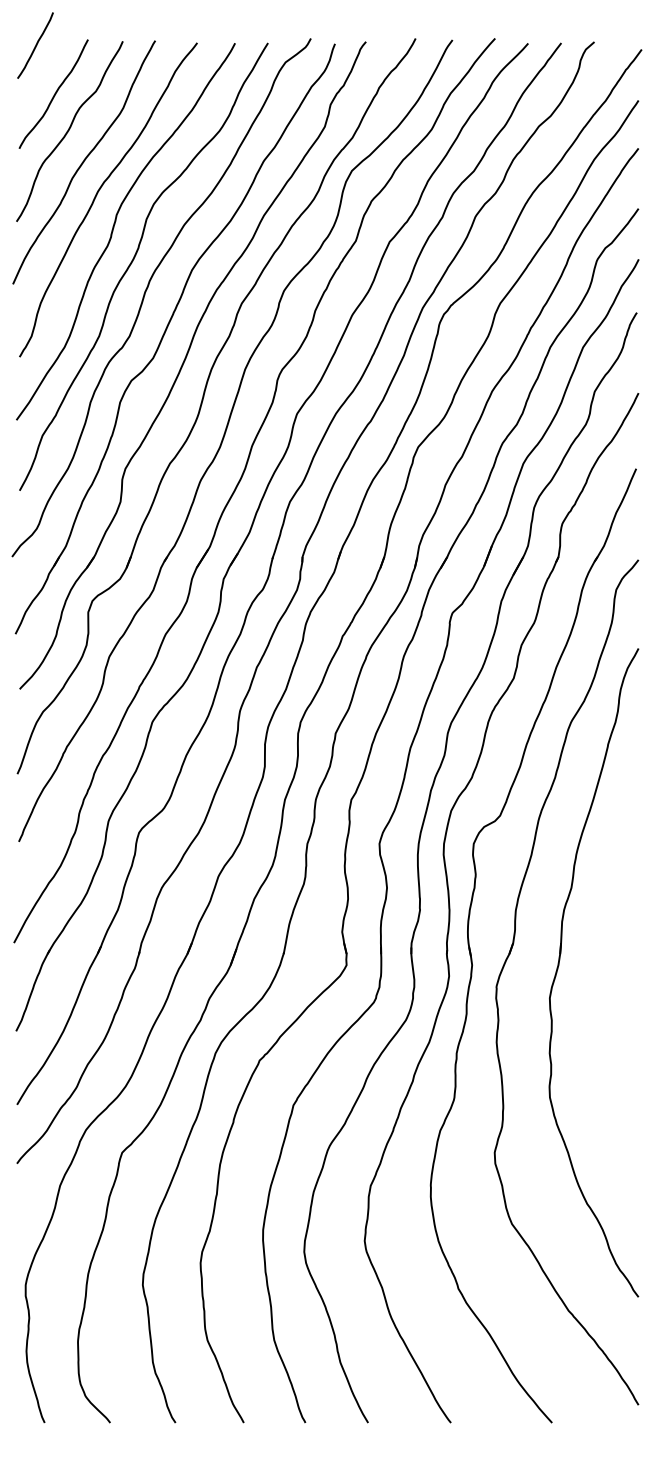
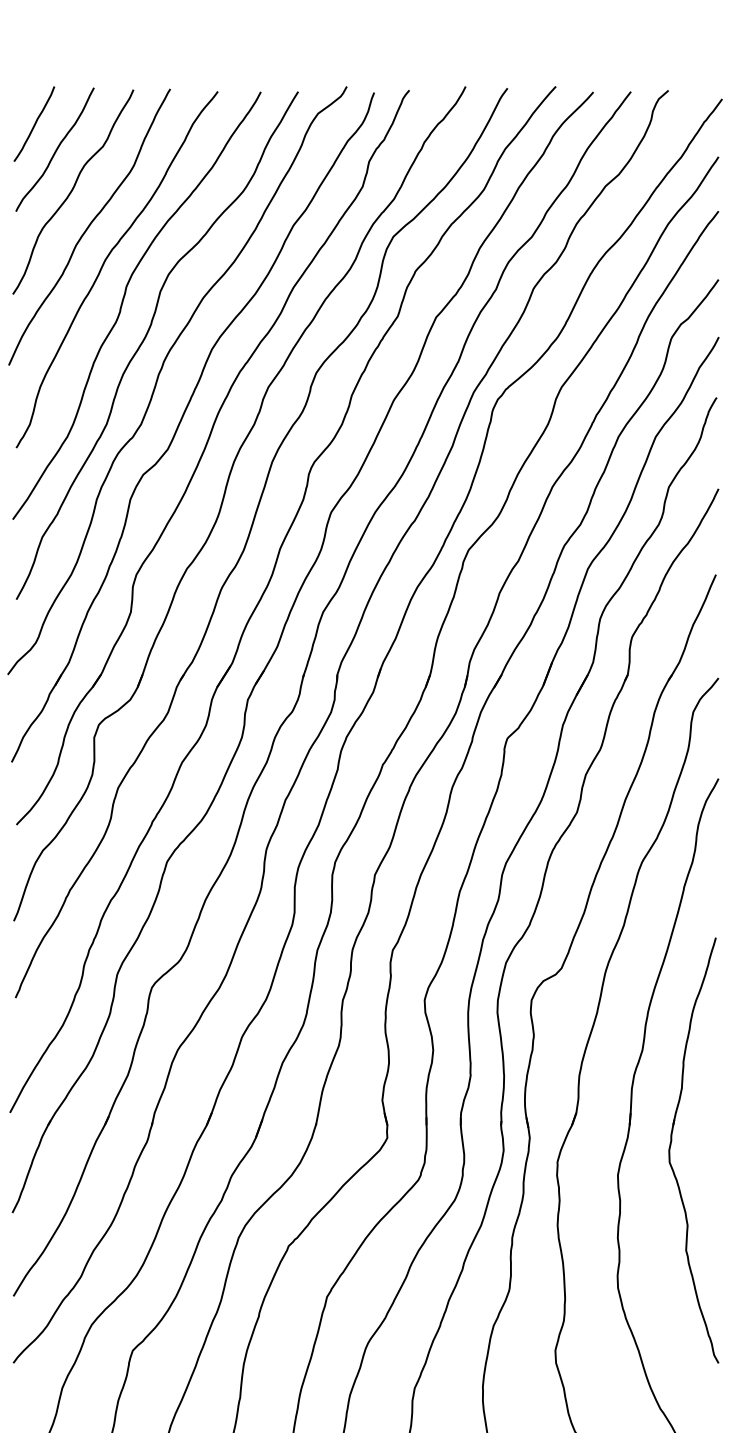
line: (35, 45) -> (34, 123), moved
part: (597, 970) -> (672, 1143), added

